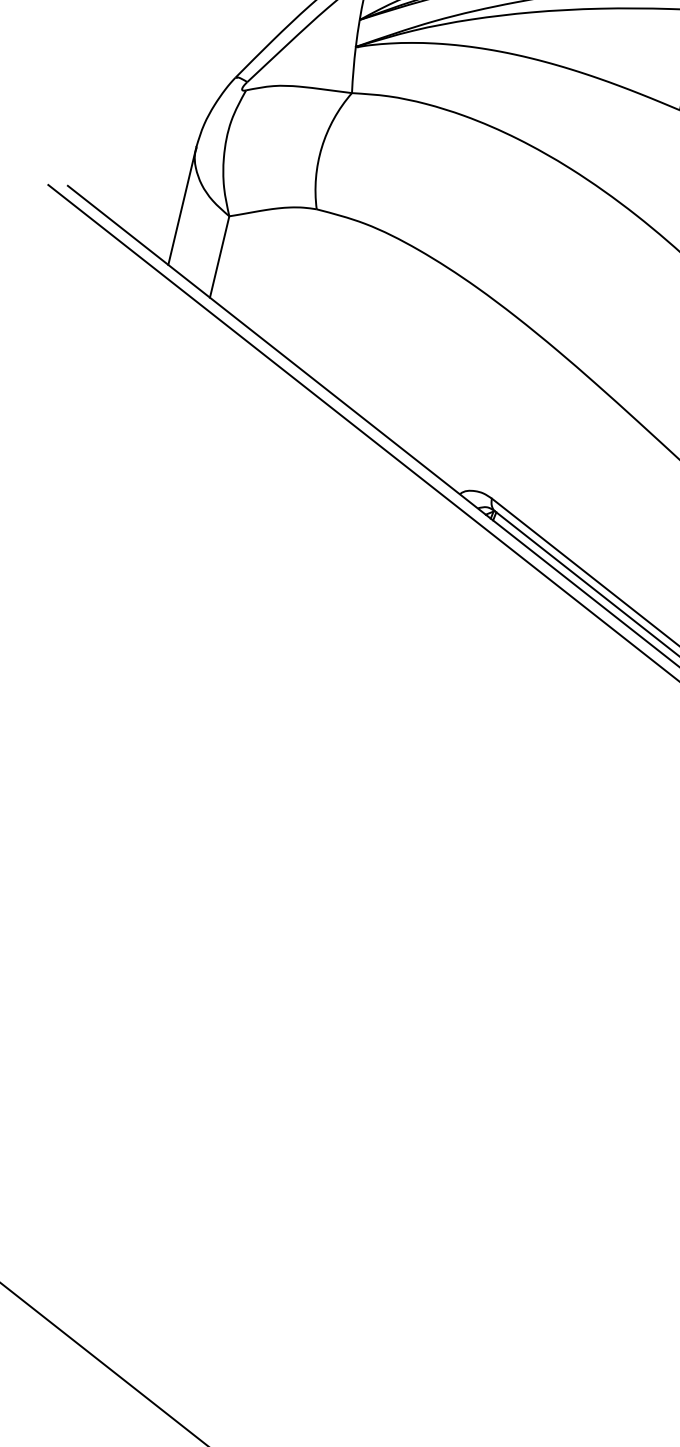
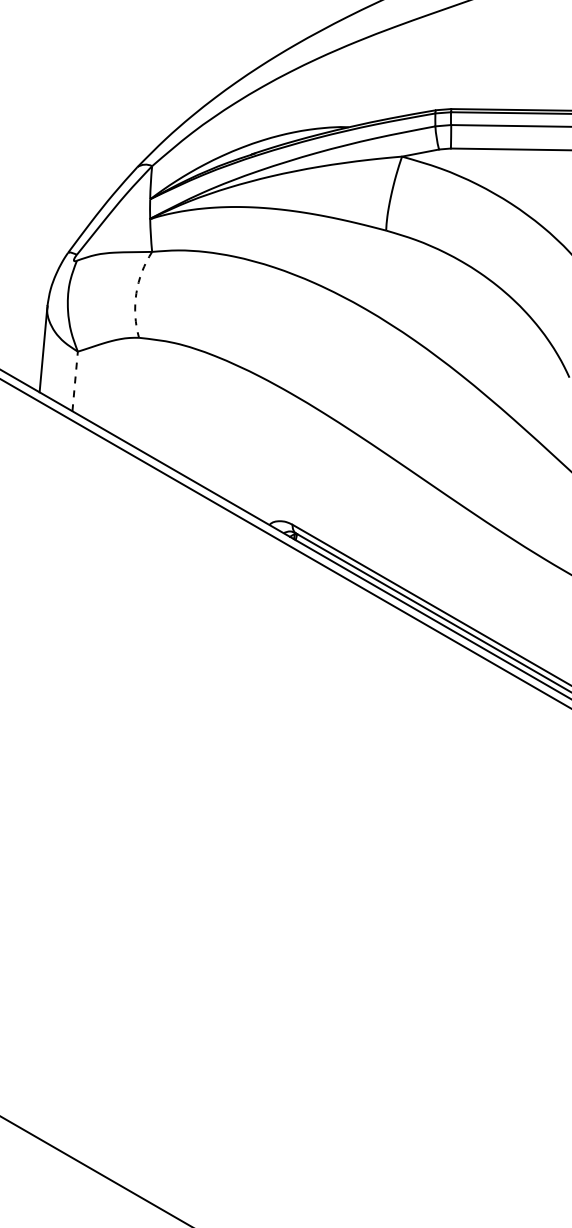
arc: (322, 147) -> (136, 293), solid -> dashed
line: (220, 257) -> (75, 381), solid -> dashed

